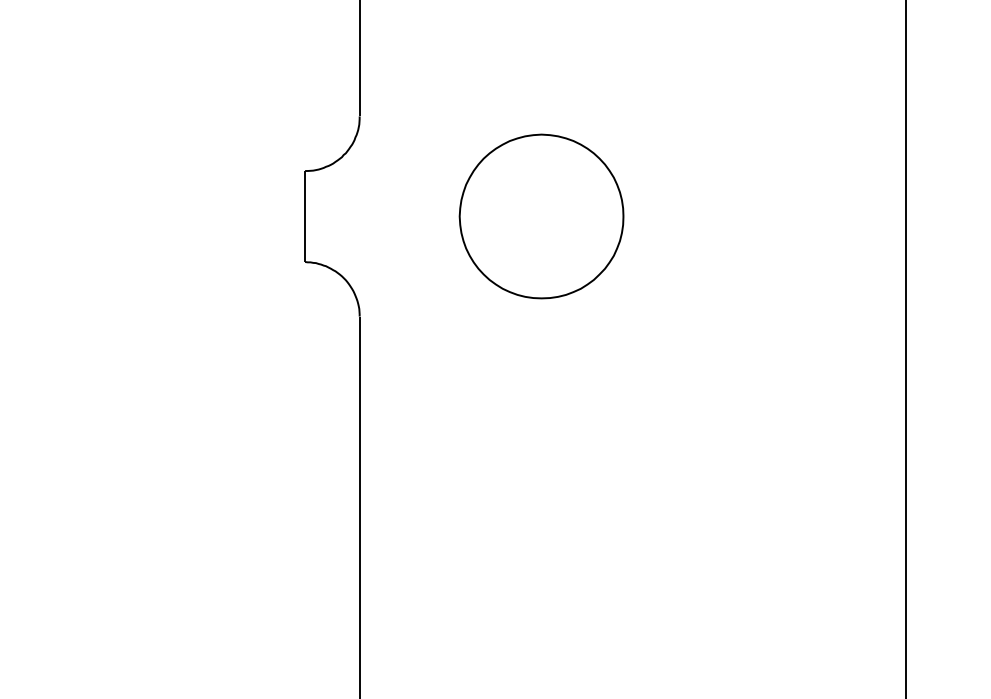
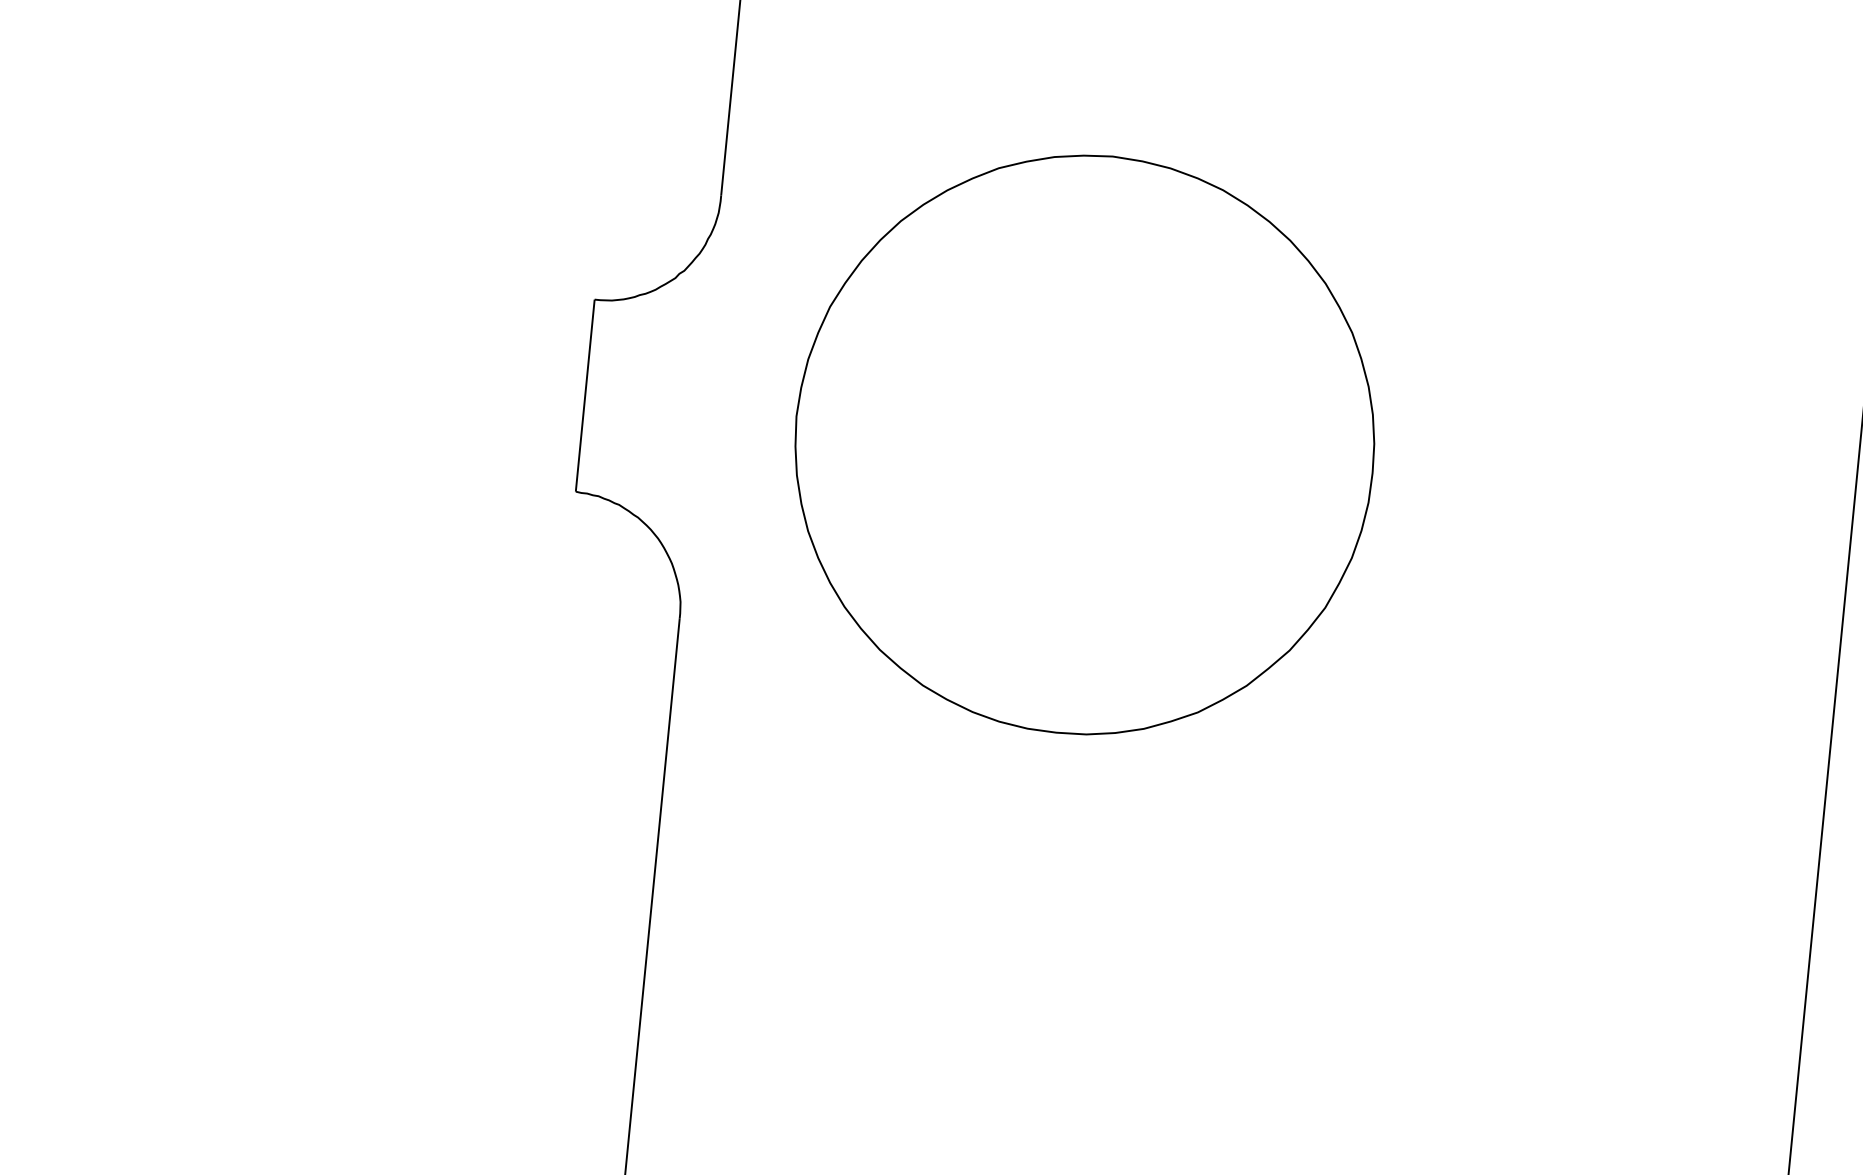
part: (541, 216) -> (1084, 444), size x1.67

